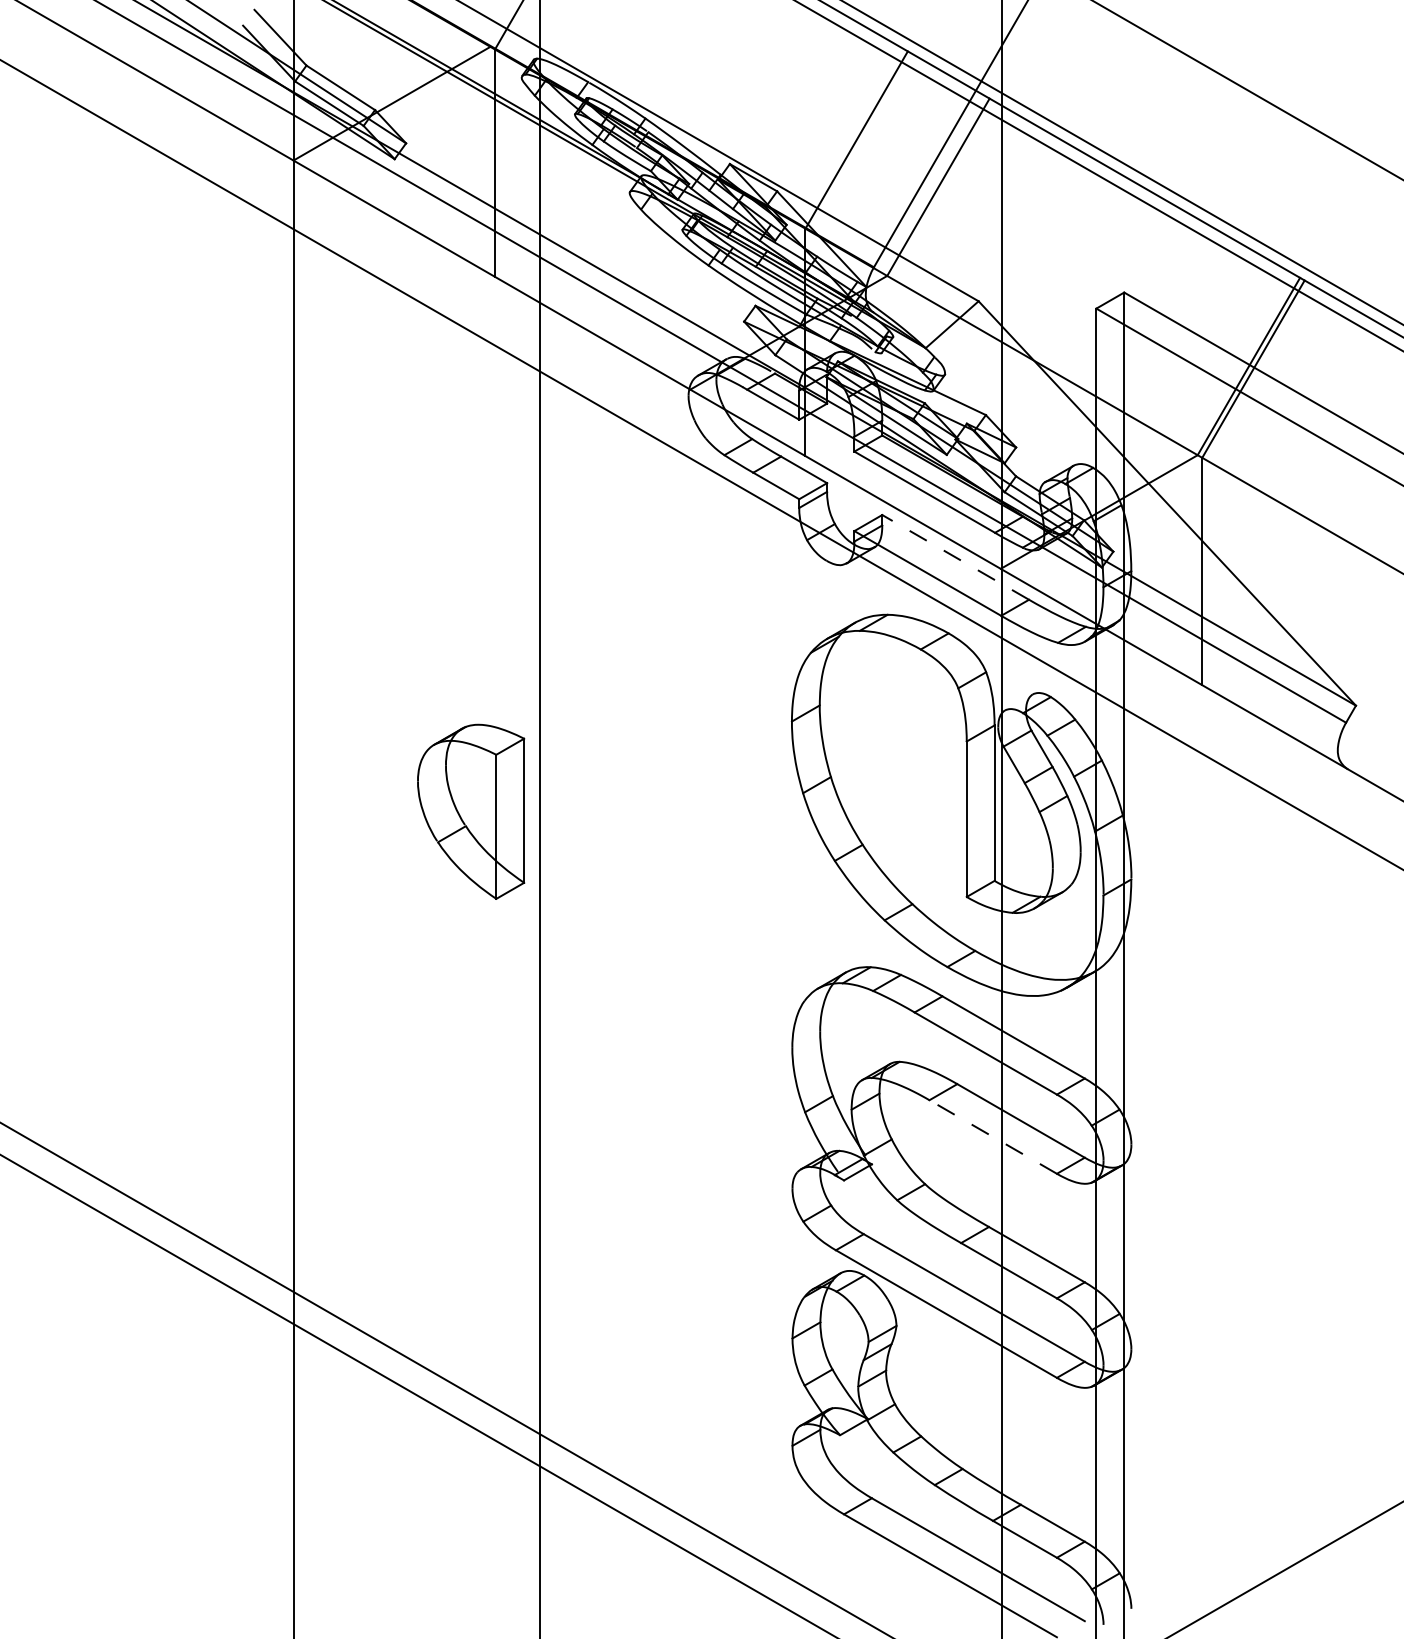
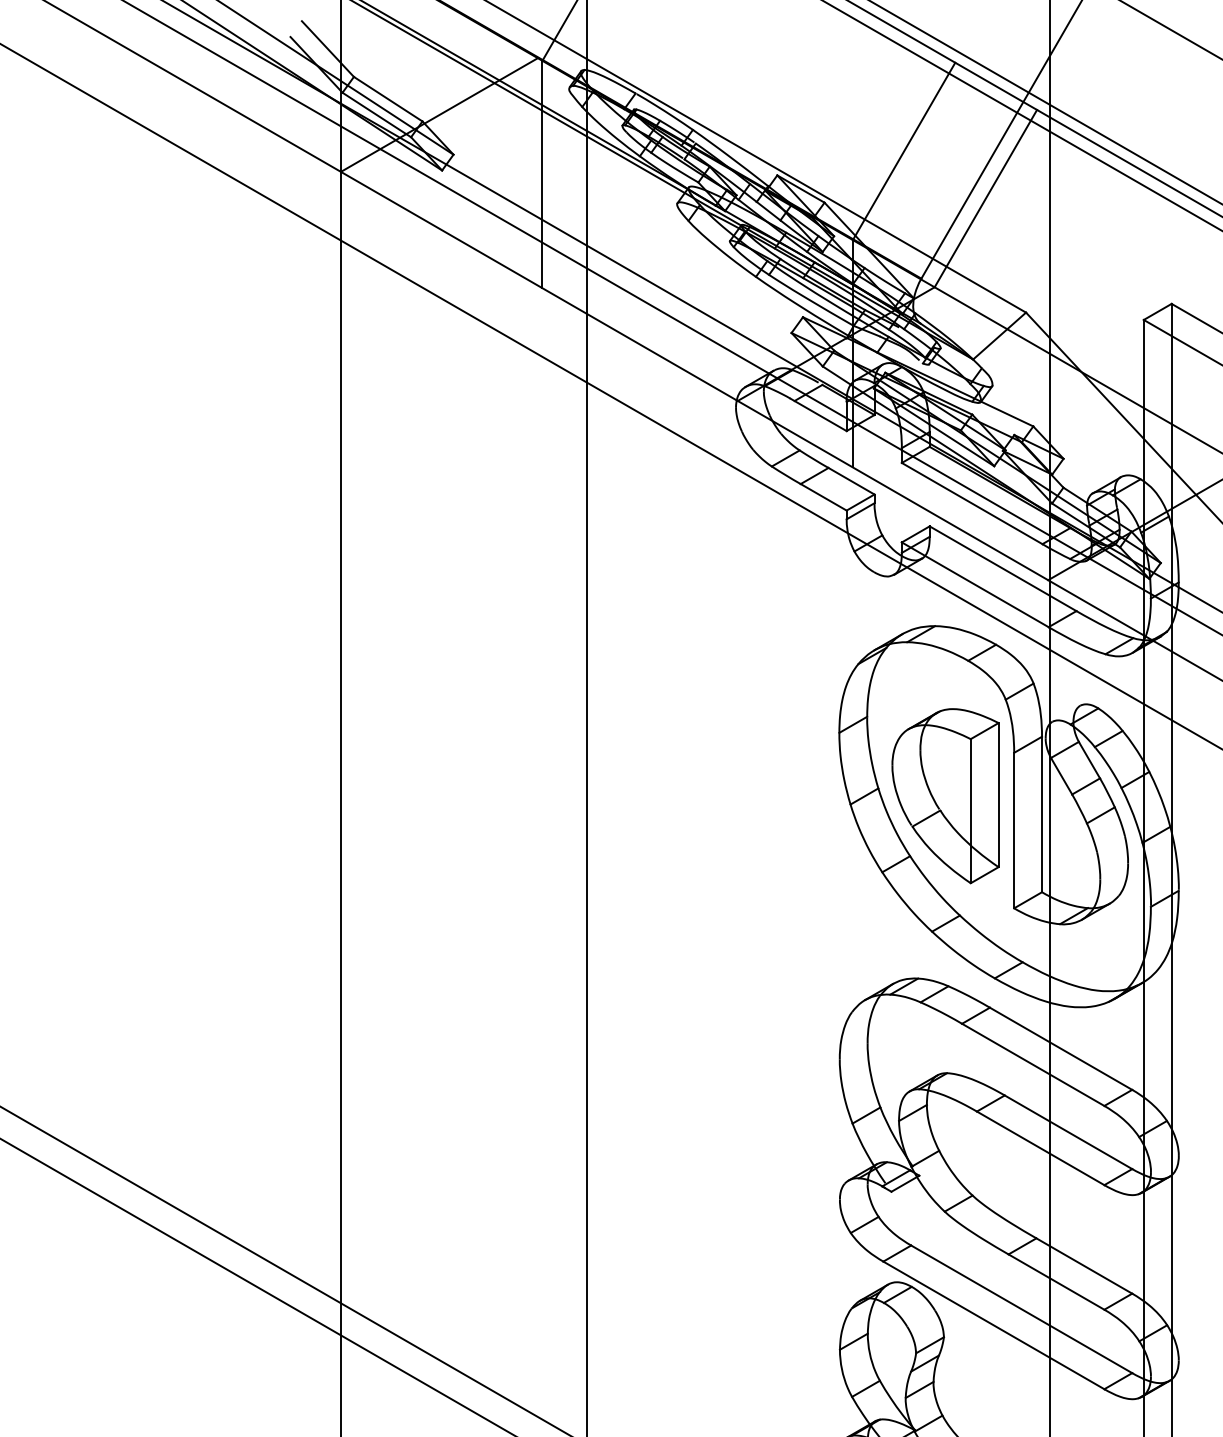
line: (955, 557) -> (1002, 568), dashed -> solid
part: (471, 811) -> (945, 795), moved
line: (993, 1137) -> (1040, 1148), dashed -> solid

